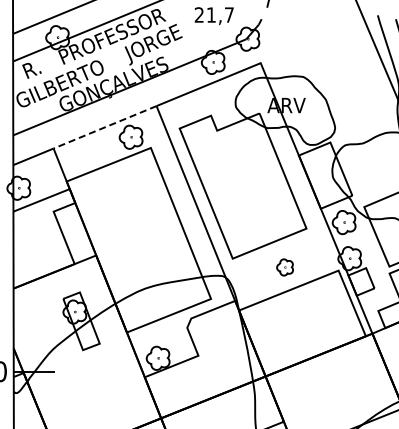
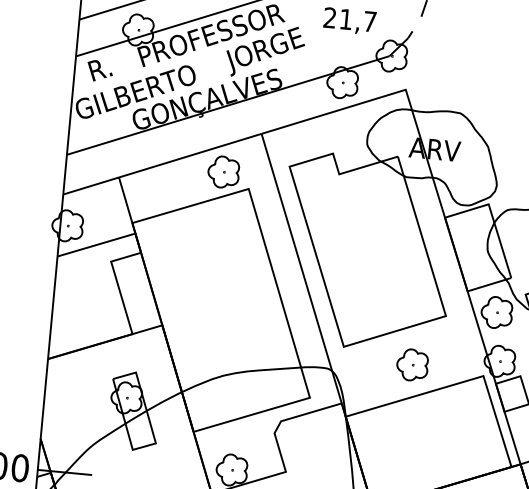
line: (105, 127) -> (190, 155), dashed -> solid
part: (284, 267) -> (411, 365), size x1.43

